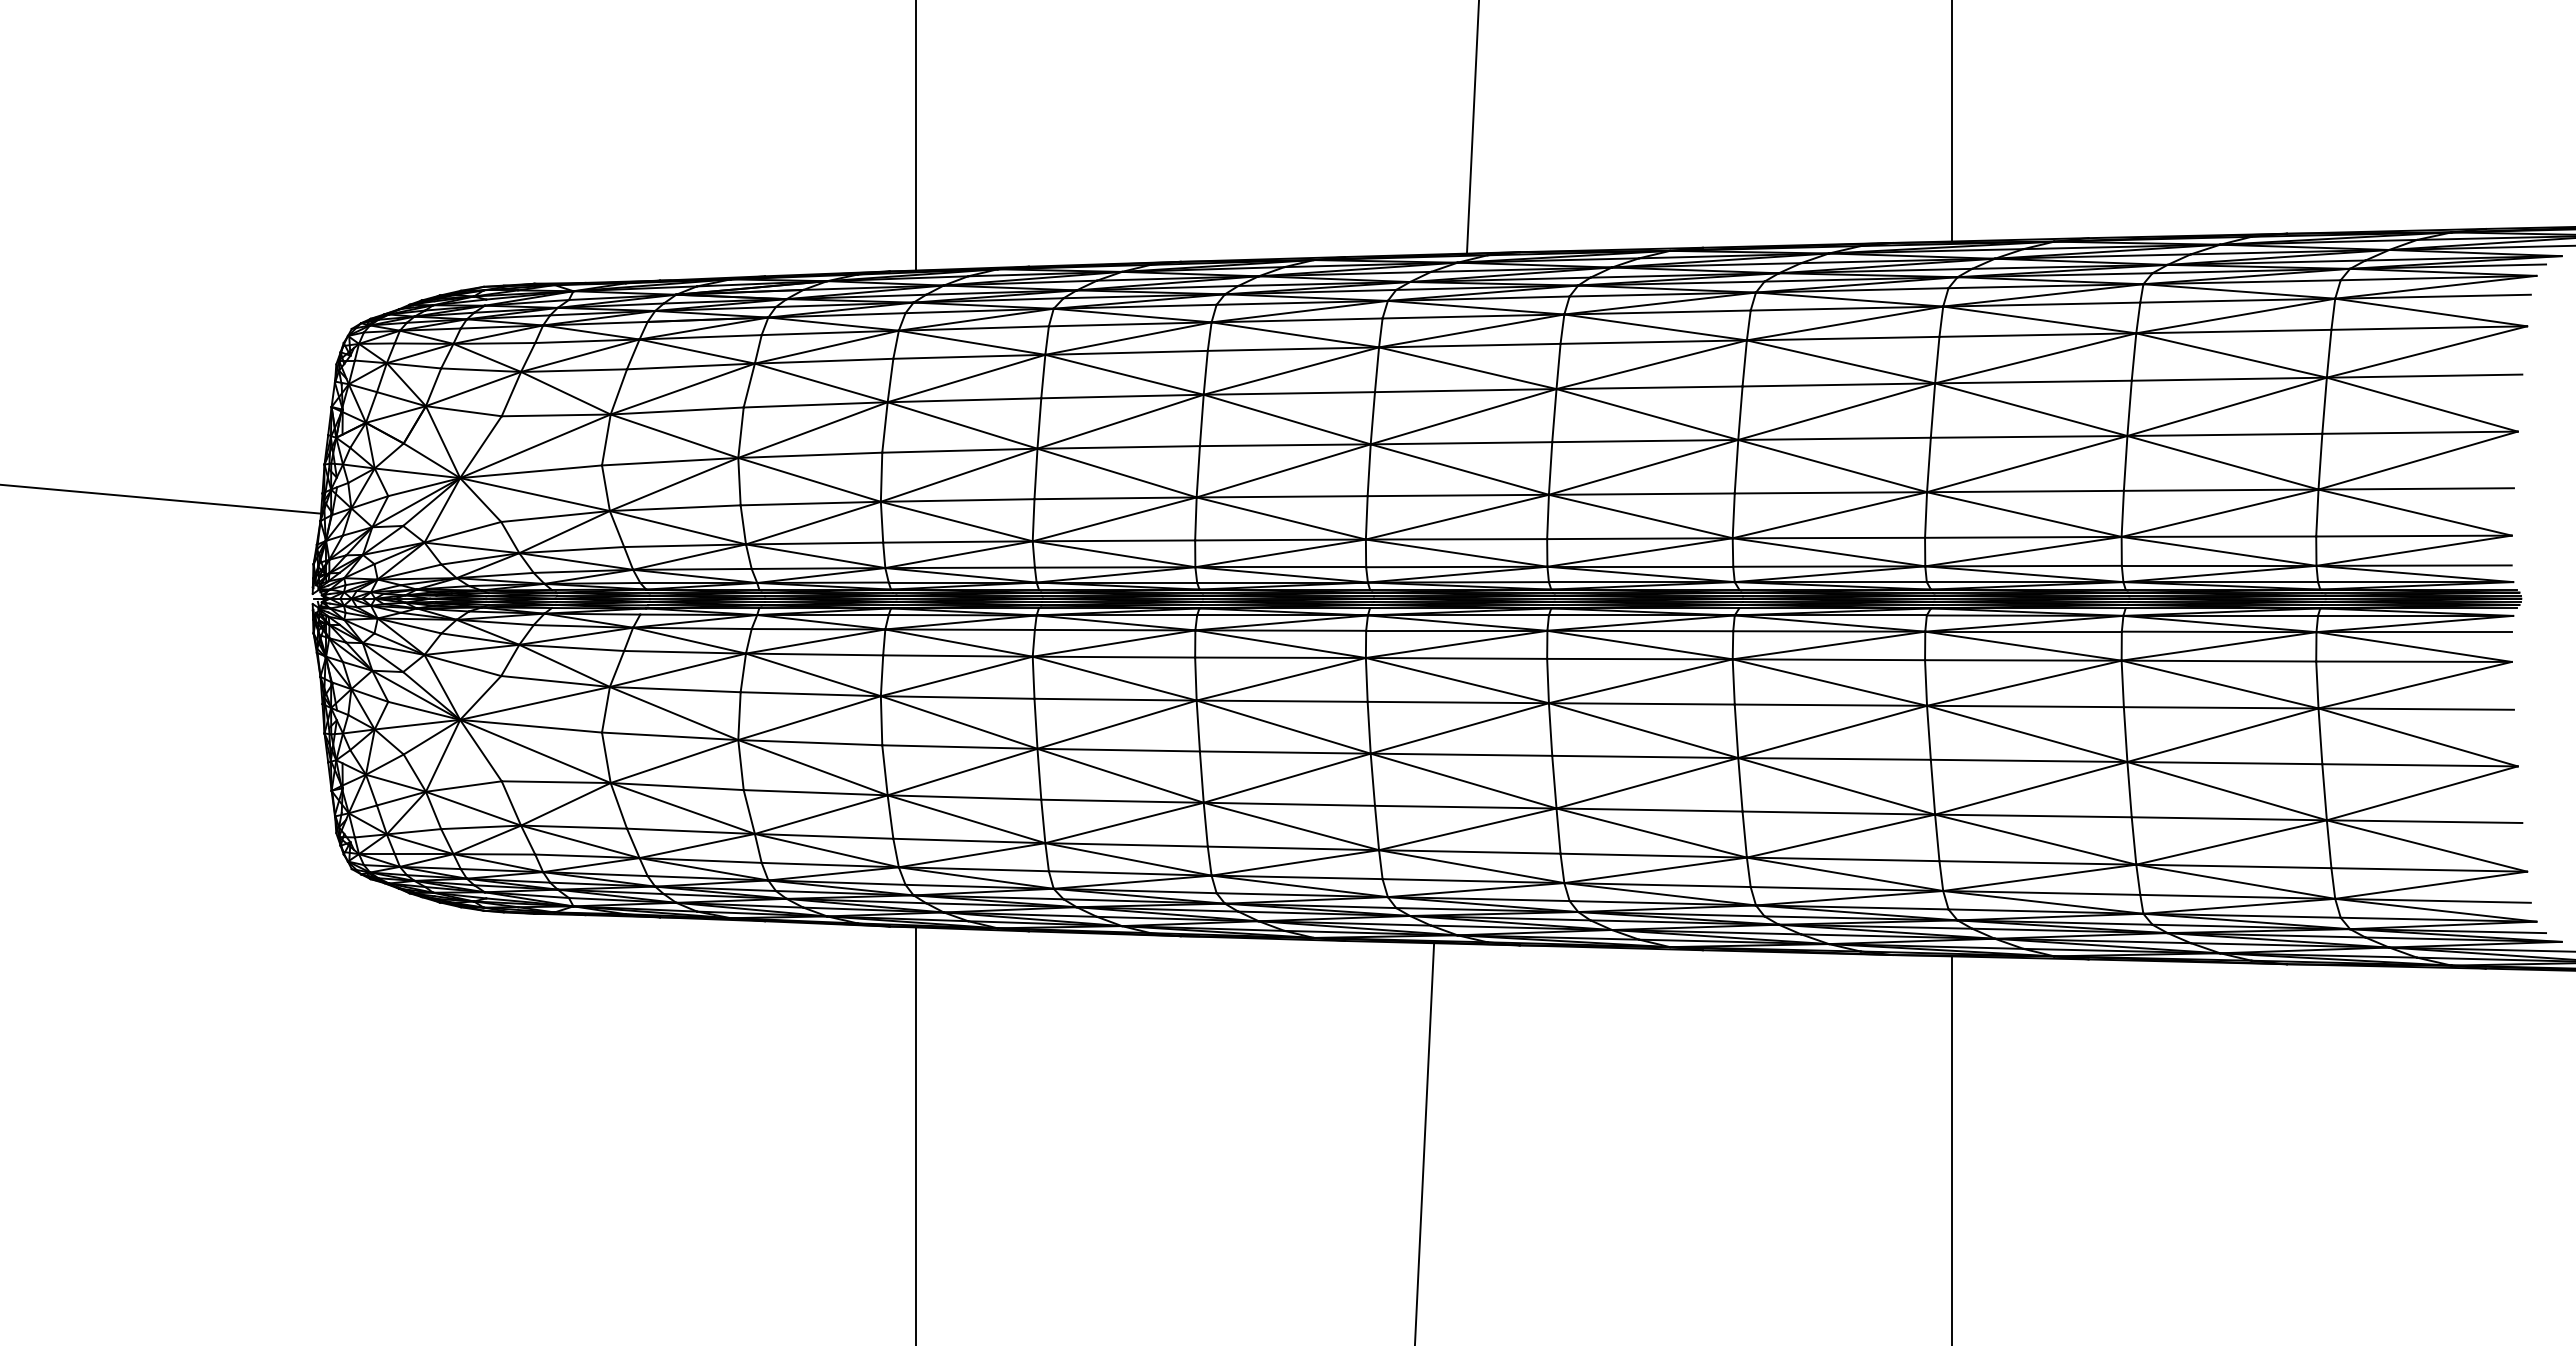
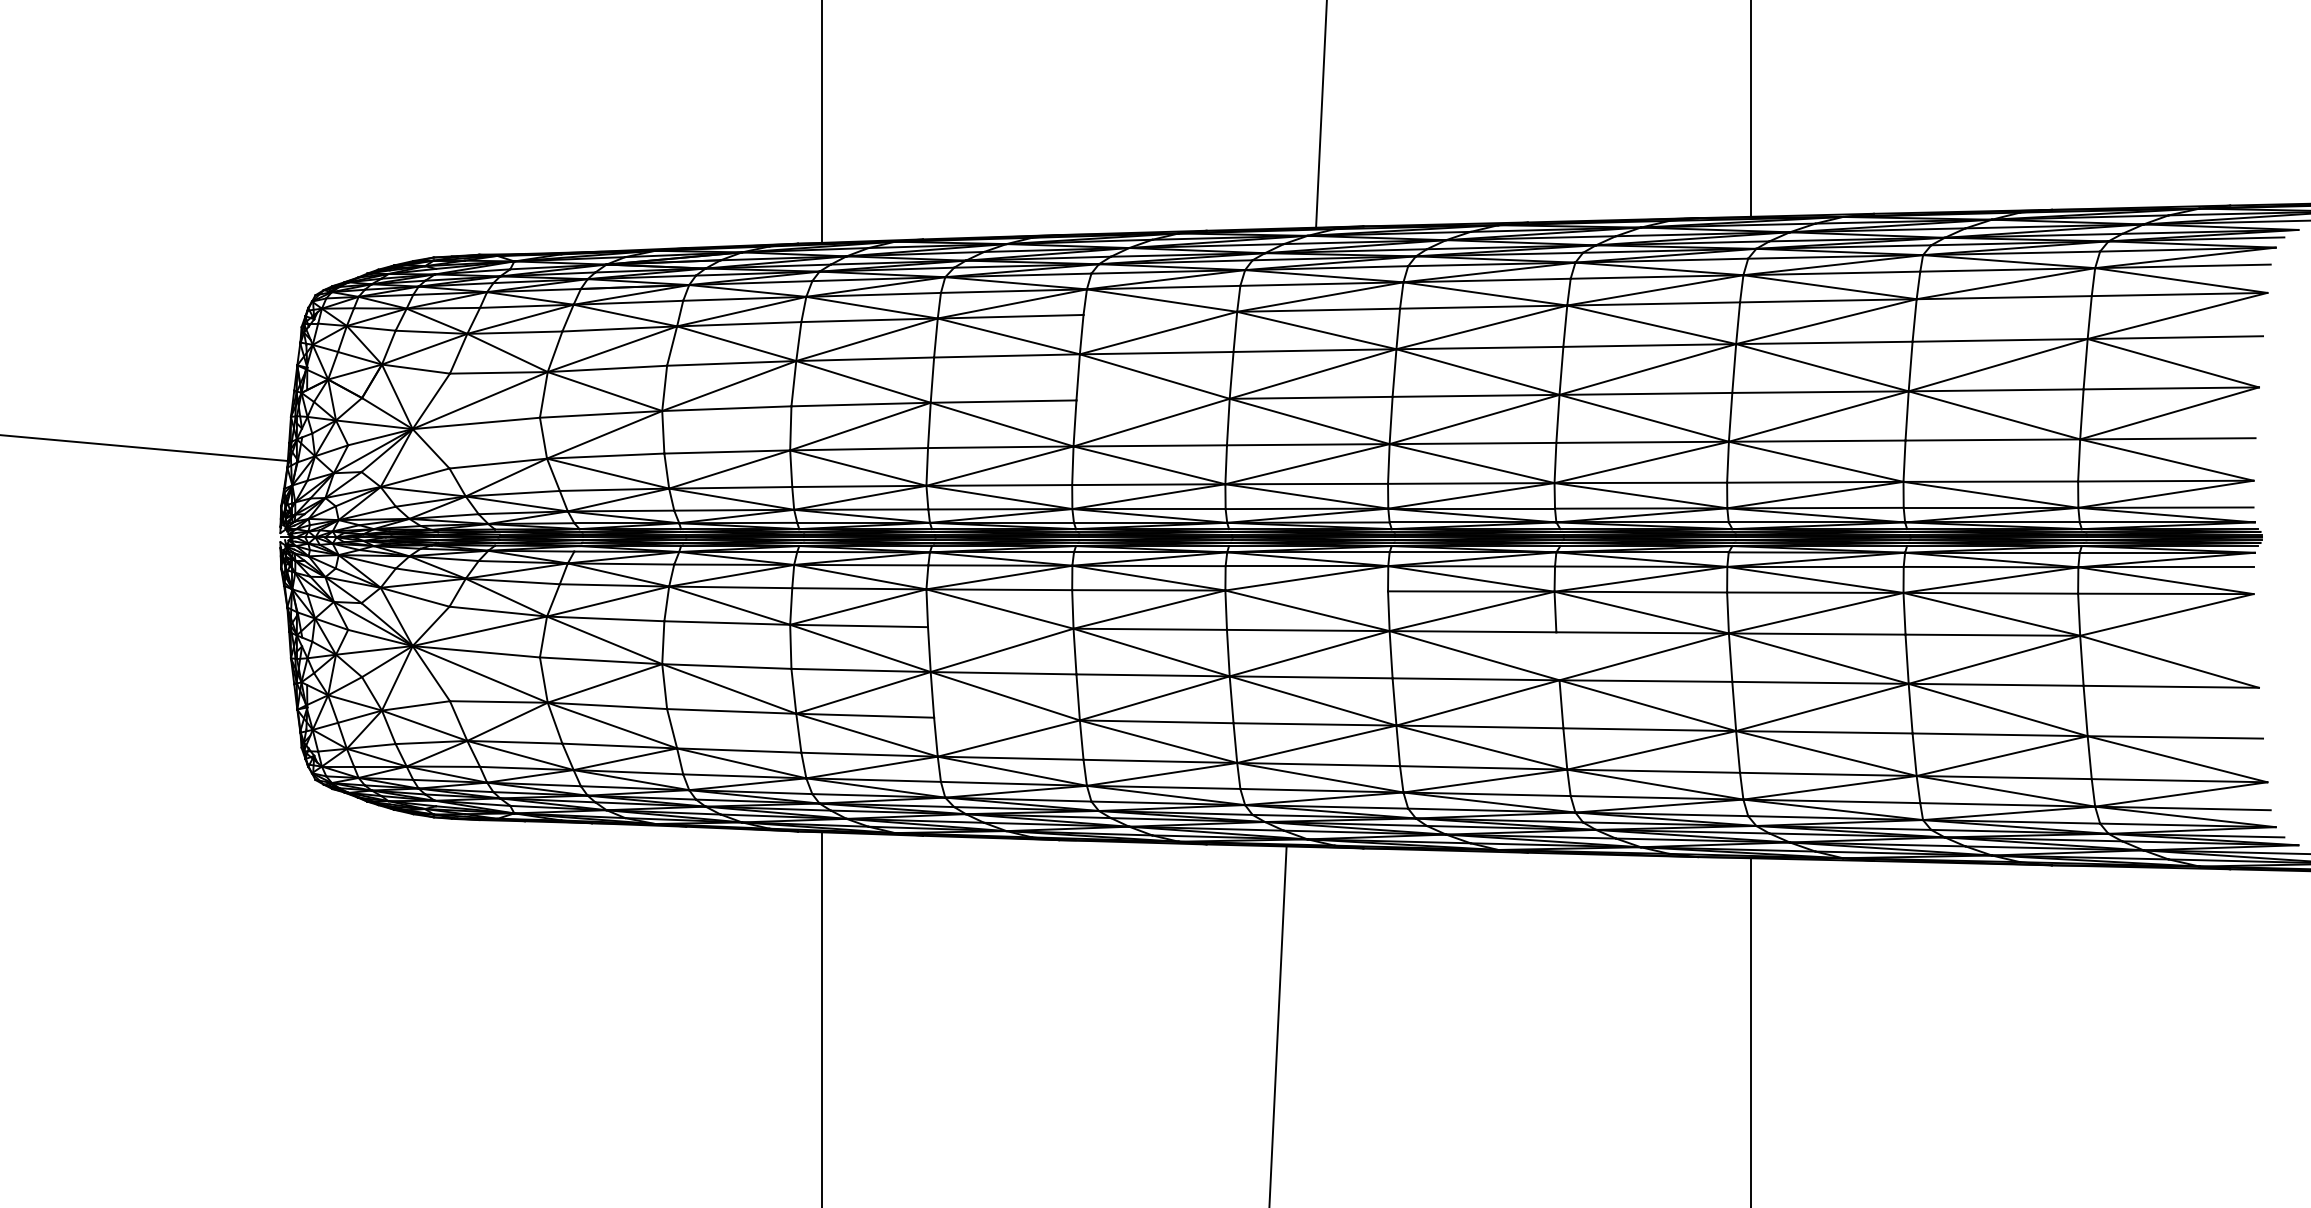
line: (1293, 348) -> (1160, 312), removed
line: (2231, 355) -> (2002, 319), removed
line: (1120, 421) -> (1005, 378), removed
line: (1284, 445) -> (1152, 399), removed
line: (809, 479) -> (726, 430), removed
line: (534, 494) -> (479, 443), removed
line: (2219, 512) -> (1991, 459), removed
line: (1456, 657) -> (1306, 590), removed
line: (1115, 699) -> (1000, 627), removed
line: (2415, 708) -> (2167, 635), removed
line: (809, 718) -> (726, 644), removed
line: (1736, 731) -> (1557, 656), removed
line: (2421, 793) -> (2172, 712), removed
line: (1122, 800) -> (1006, 718), removed
line: (820, 814) -> (736, 730), removed

